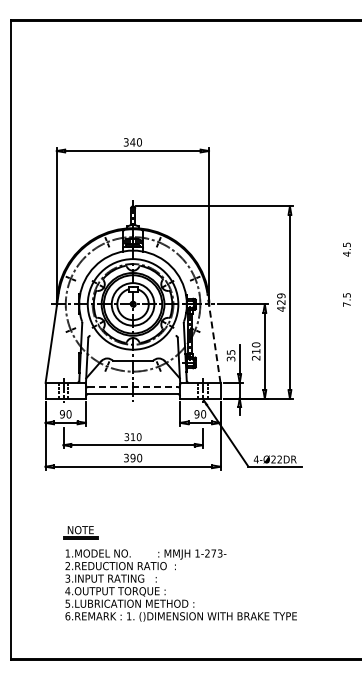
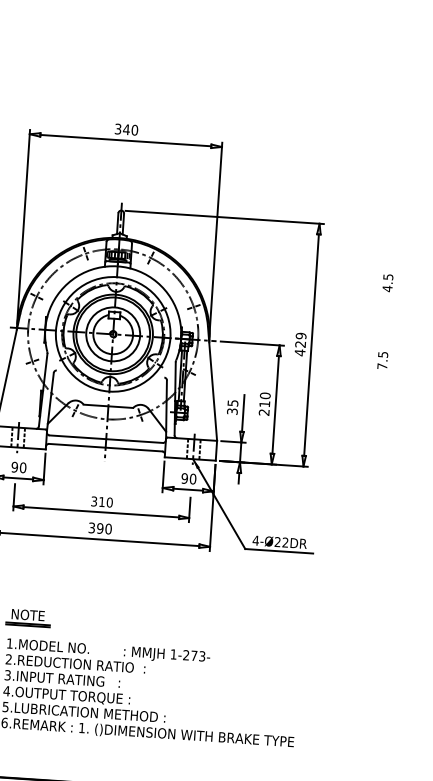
text: (346, 299) -> (382, 359), moved
line: (213, 337) -> (212, 382), dashed -> solid
line: (133, 387) -> (106, 439), dashed -> solid

